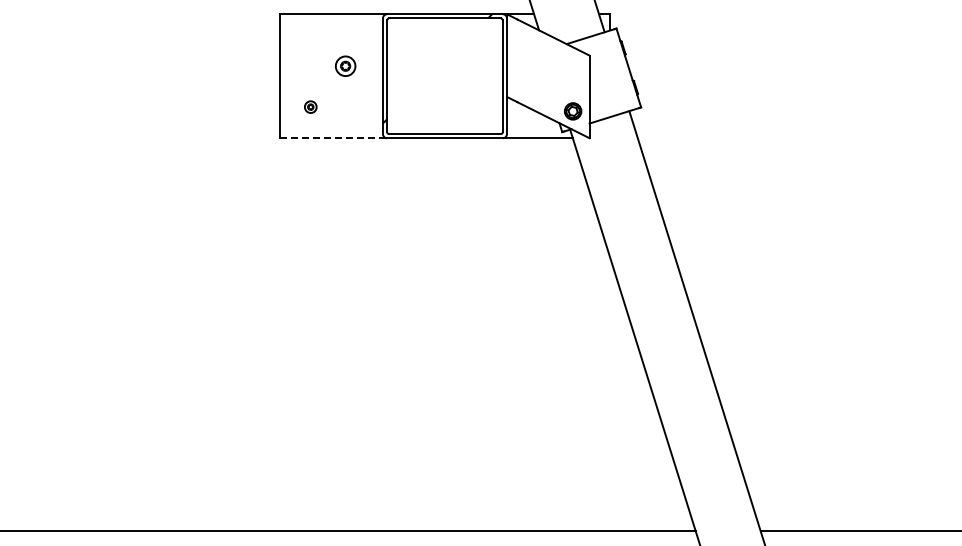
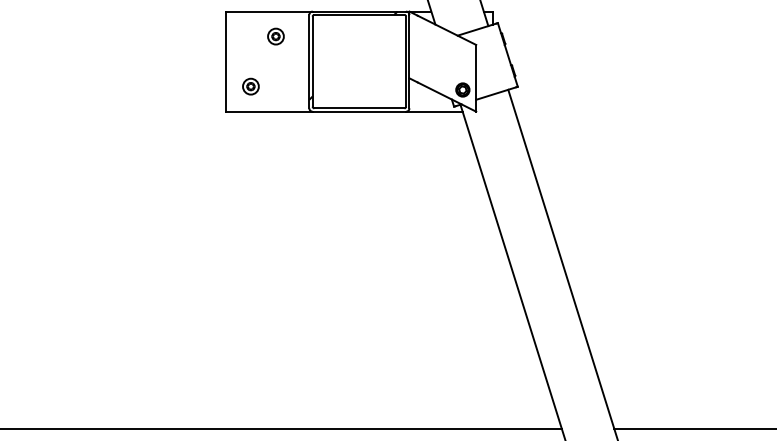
part: (345, 65) -> (275, 35), moved
part: (310, 106) -> (250, 86), size x1.67
line: (333, 138) -> (269, 111), dashed -> solid

